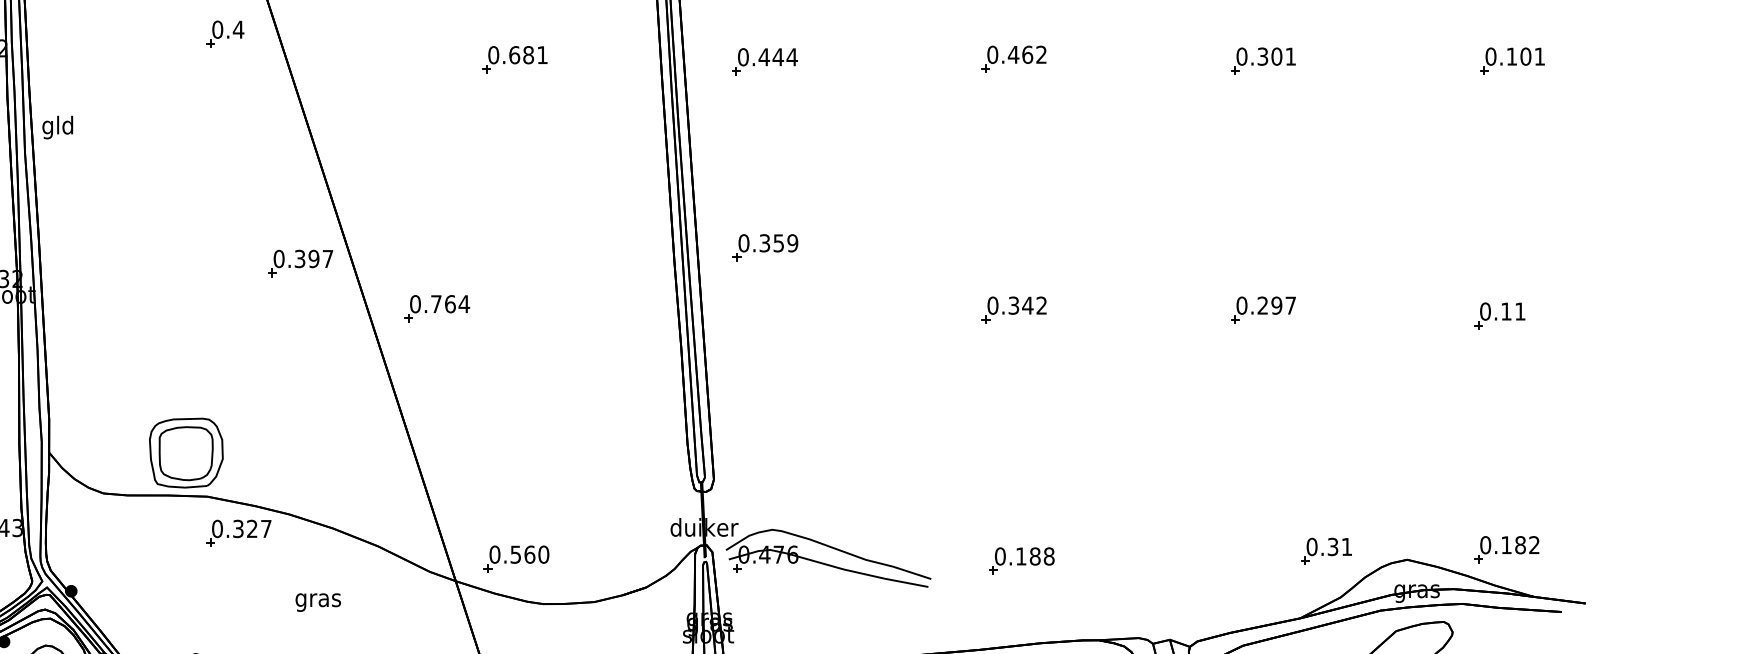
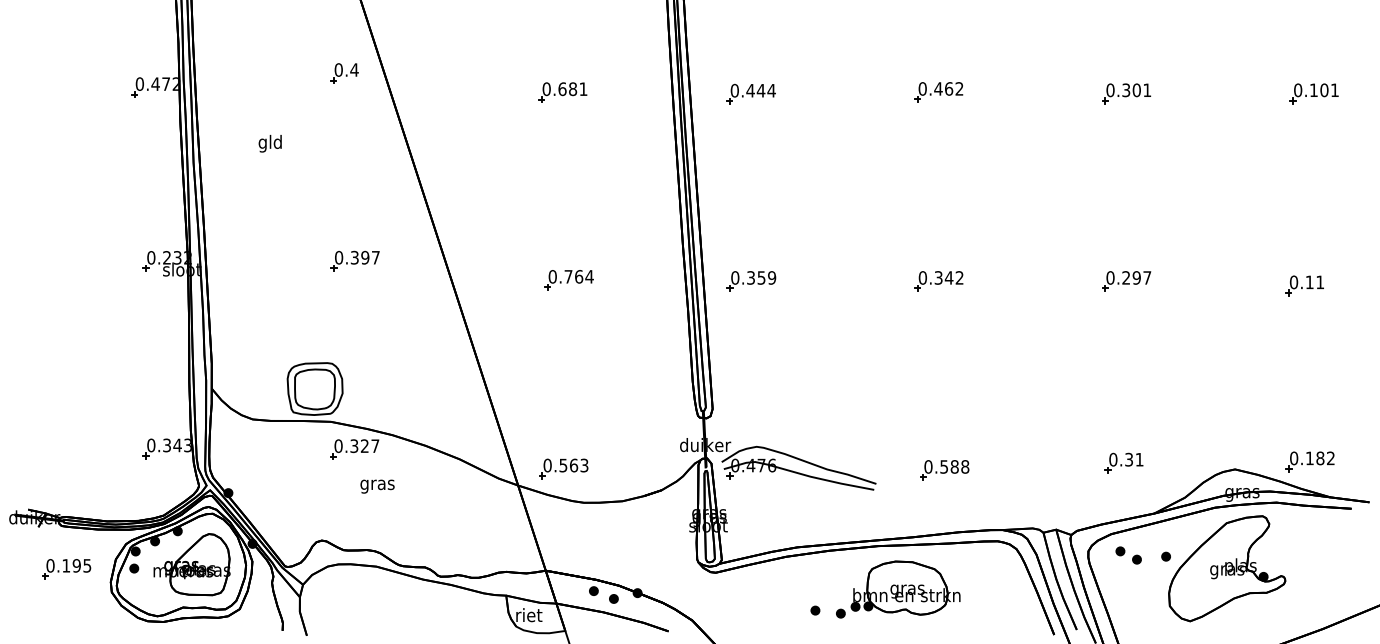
text: (56, 127) -> (269, 143), moved
part: (765, 248) -> (751, 281), moved
part: (299, 262) -> (354, 260), moved
part: (436, 309) -> (568, 280), moved
part: (1325, 550) -> (1123, 462), moved
text: (543, 554) -> (584, 465), 0.560 -> 0.563
text: (1020, 555) -> (943, 466), 0.188 -> 0.588
text: (318, 602) -> (377, 486), moved

